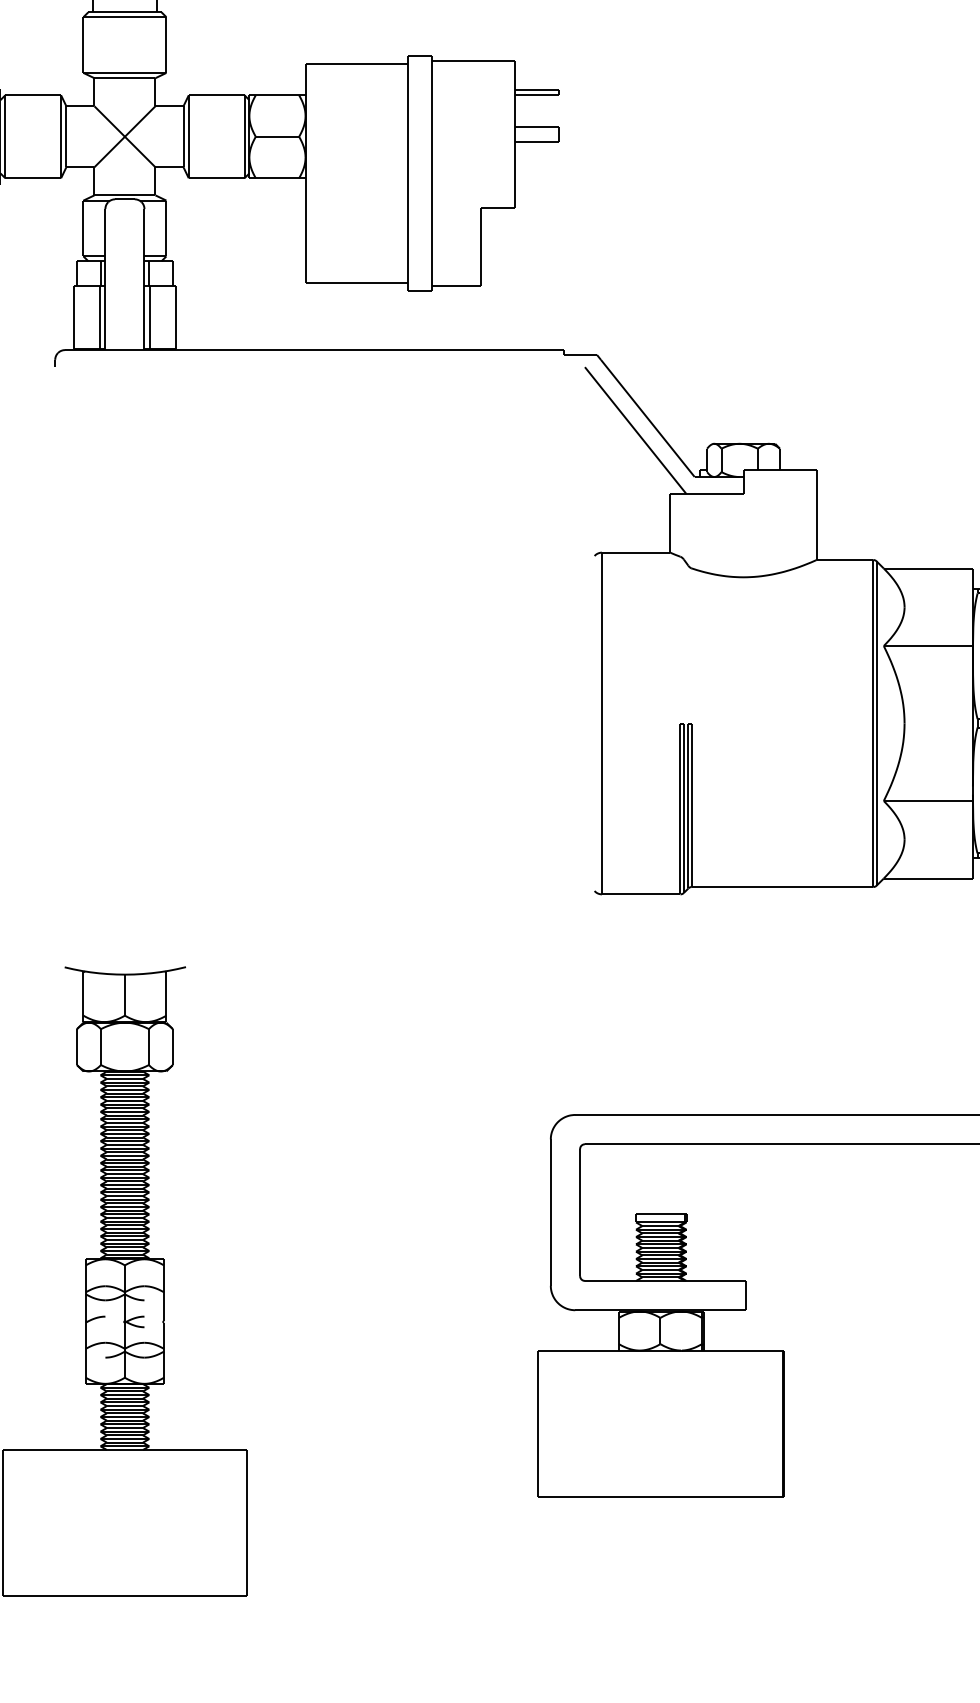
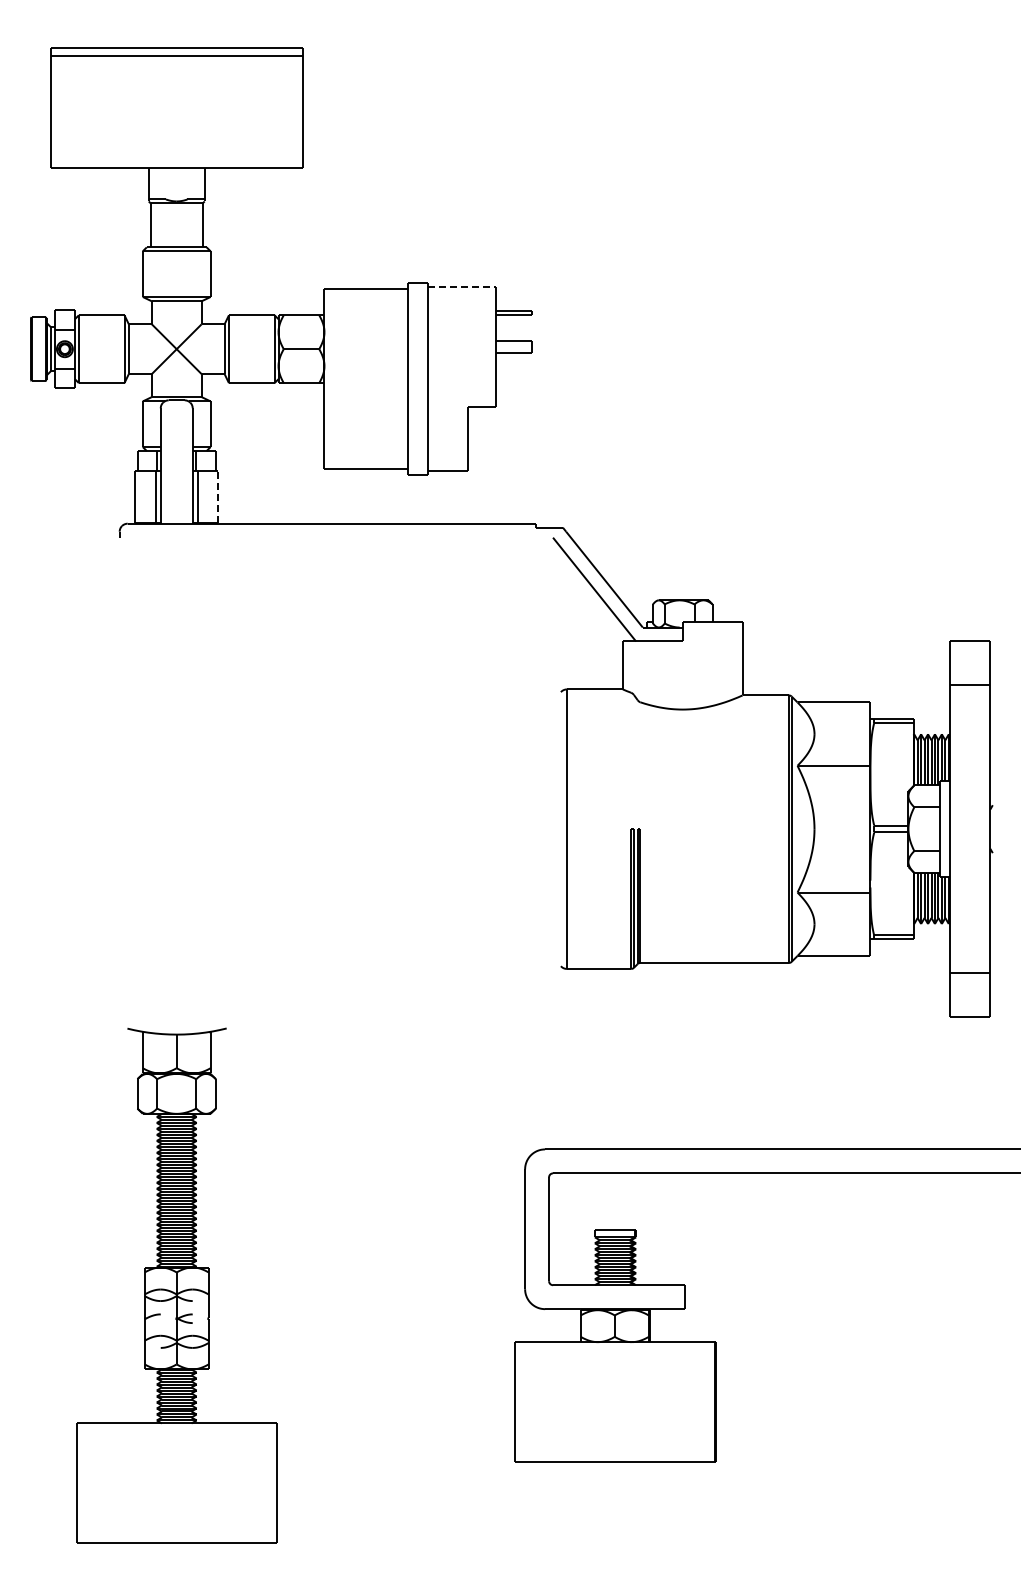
line: (474, 61) -> (462, 287), solid -> dashed
line: (176, 316) -> (218, 496), solid -> dashed

